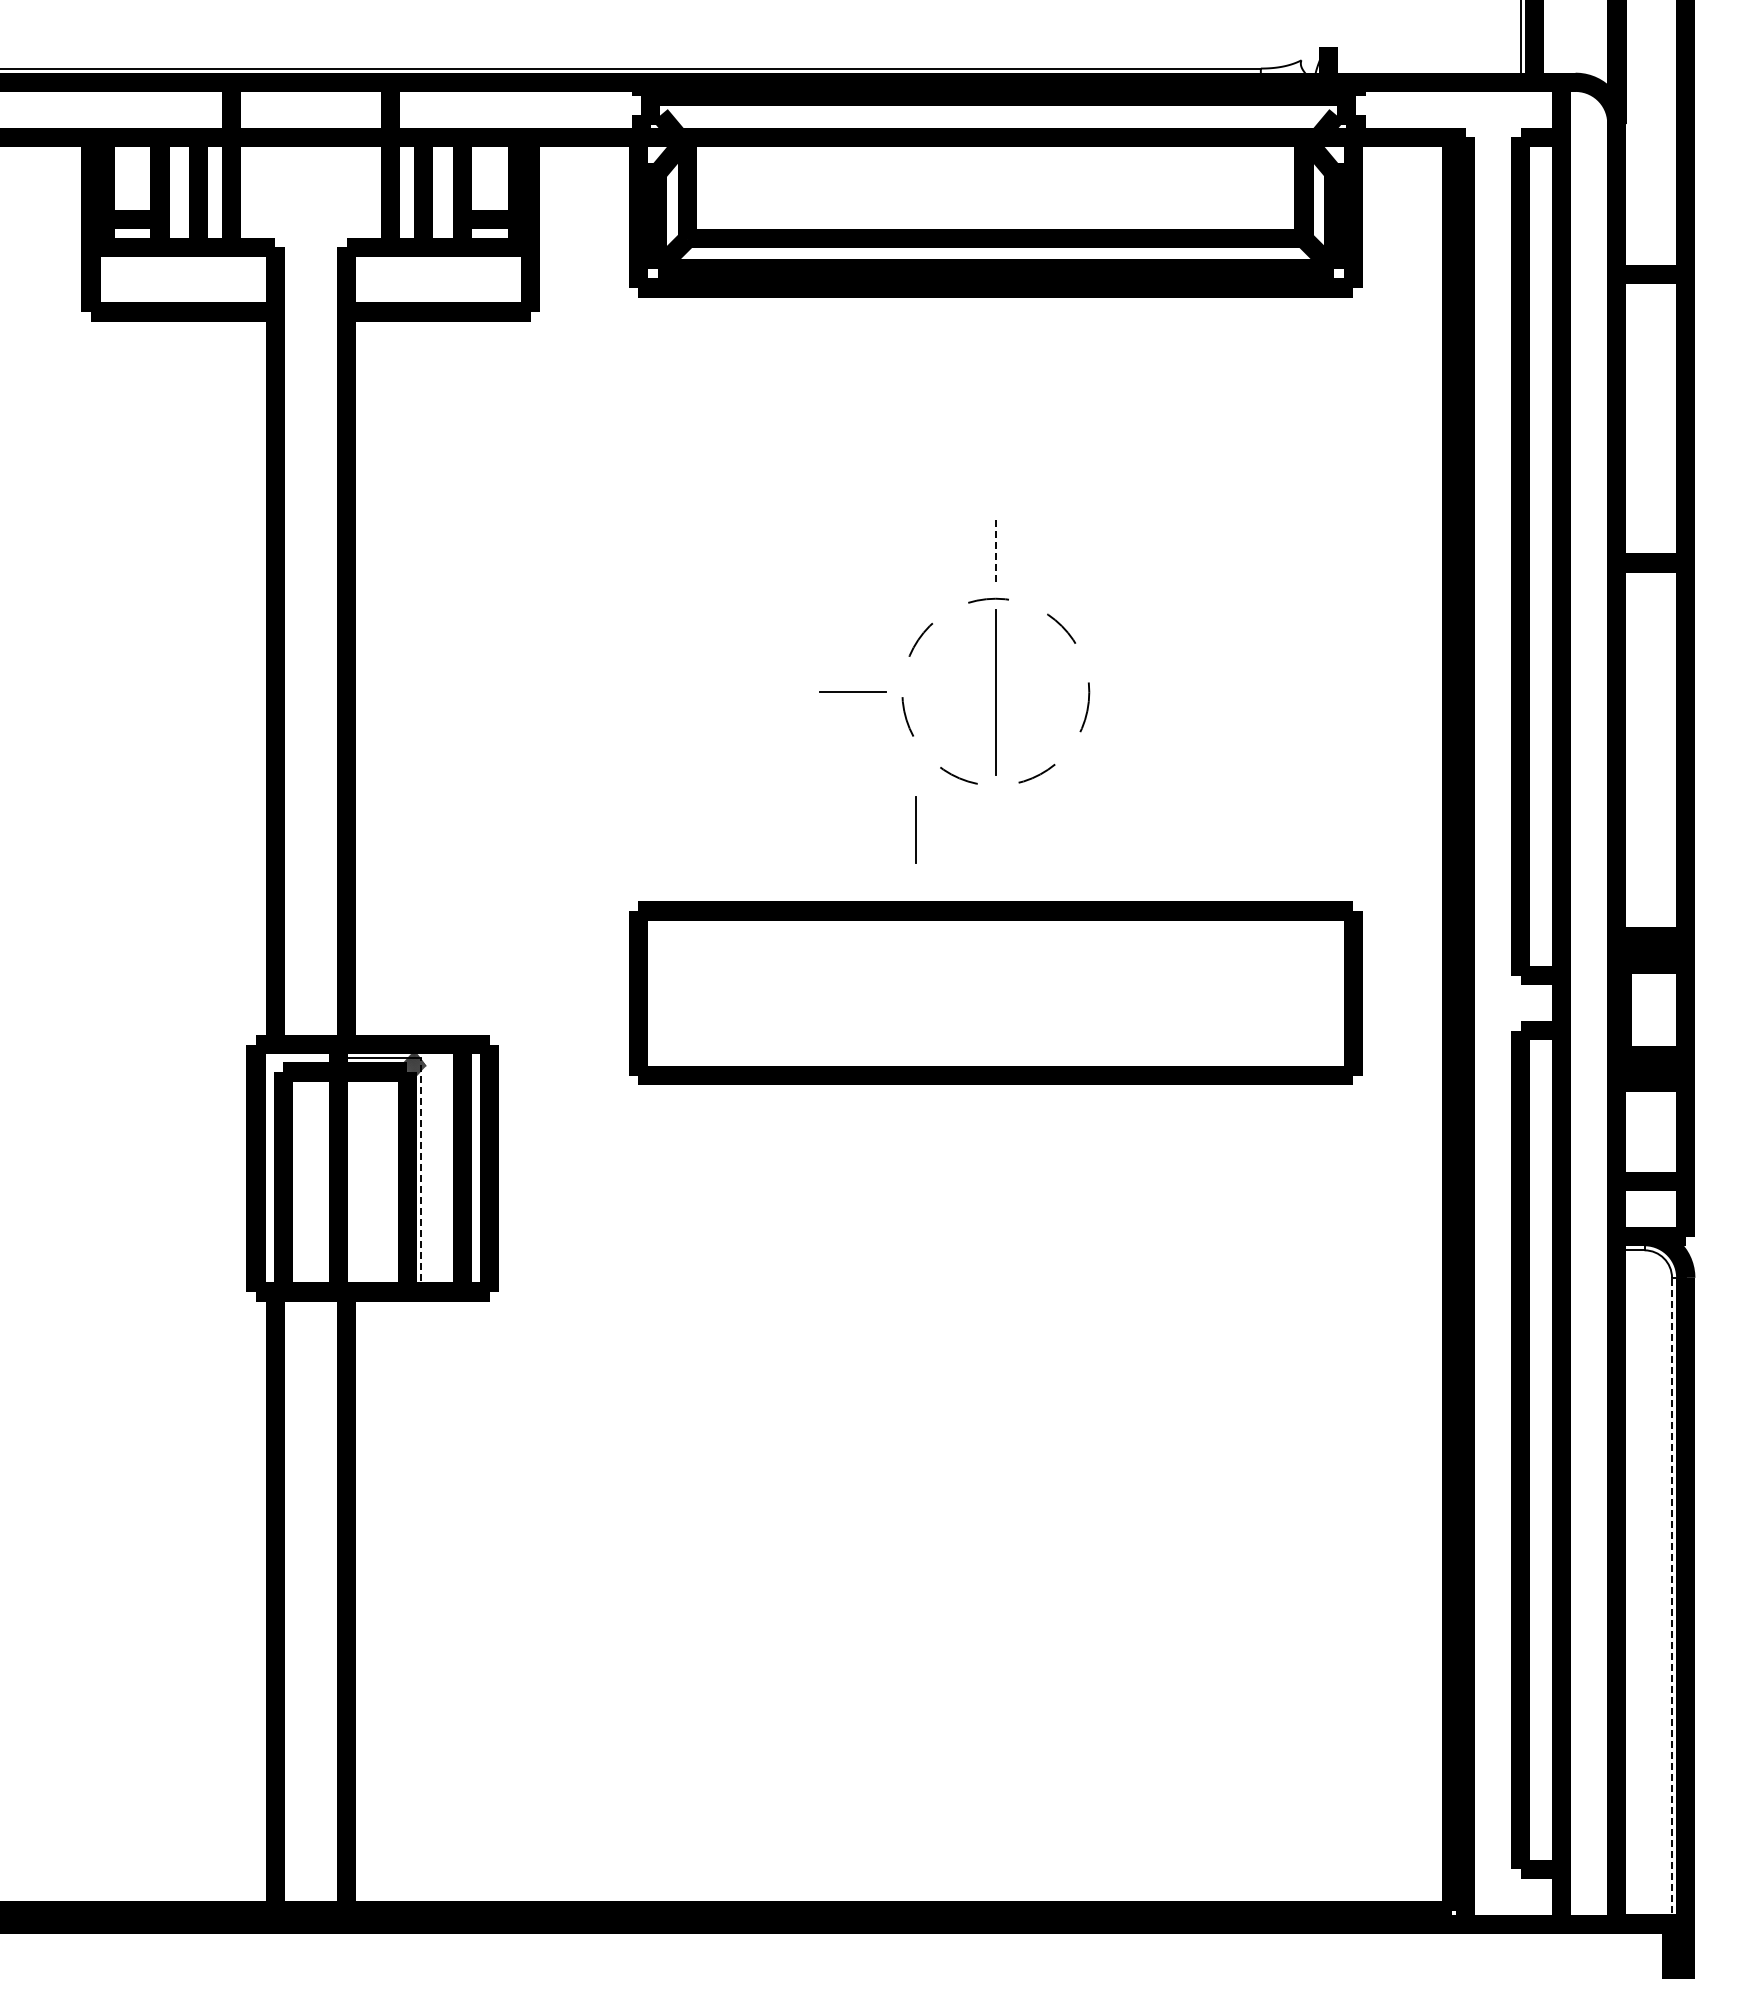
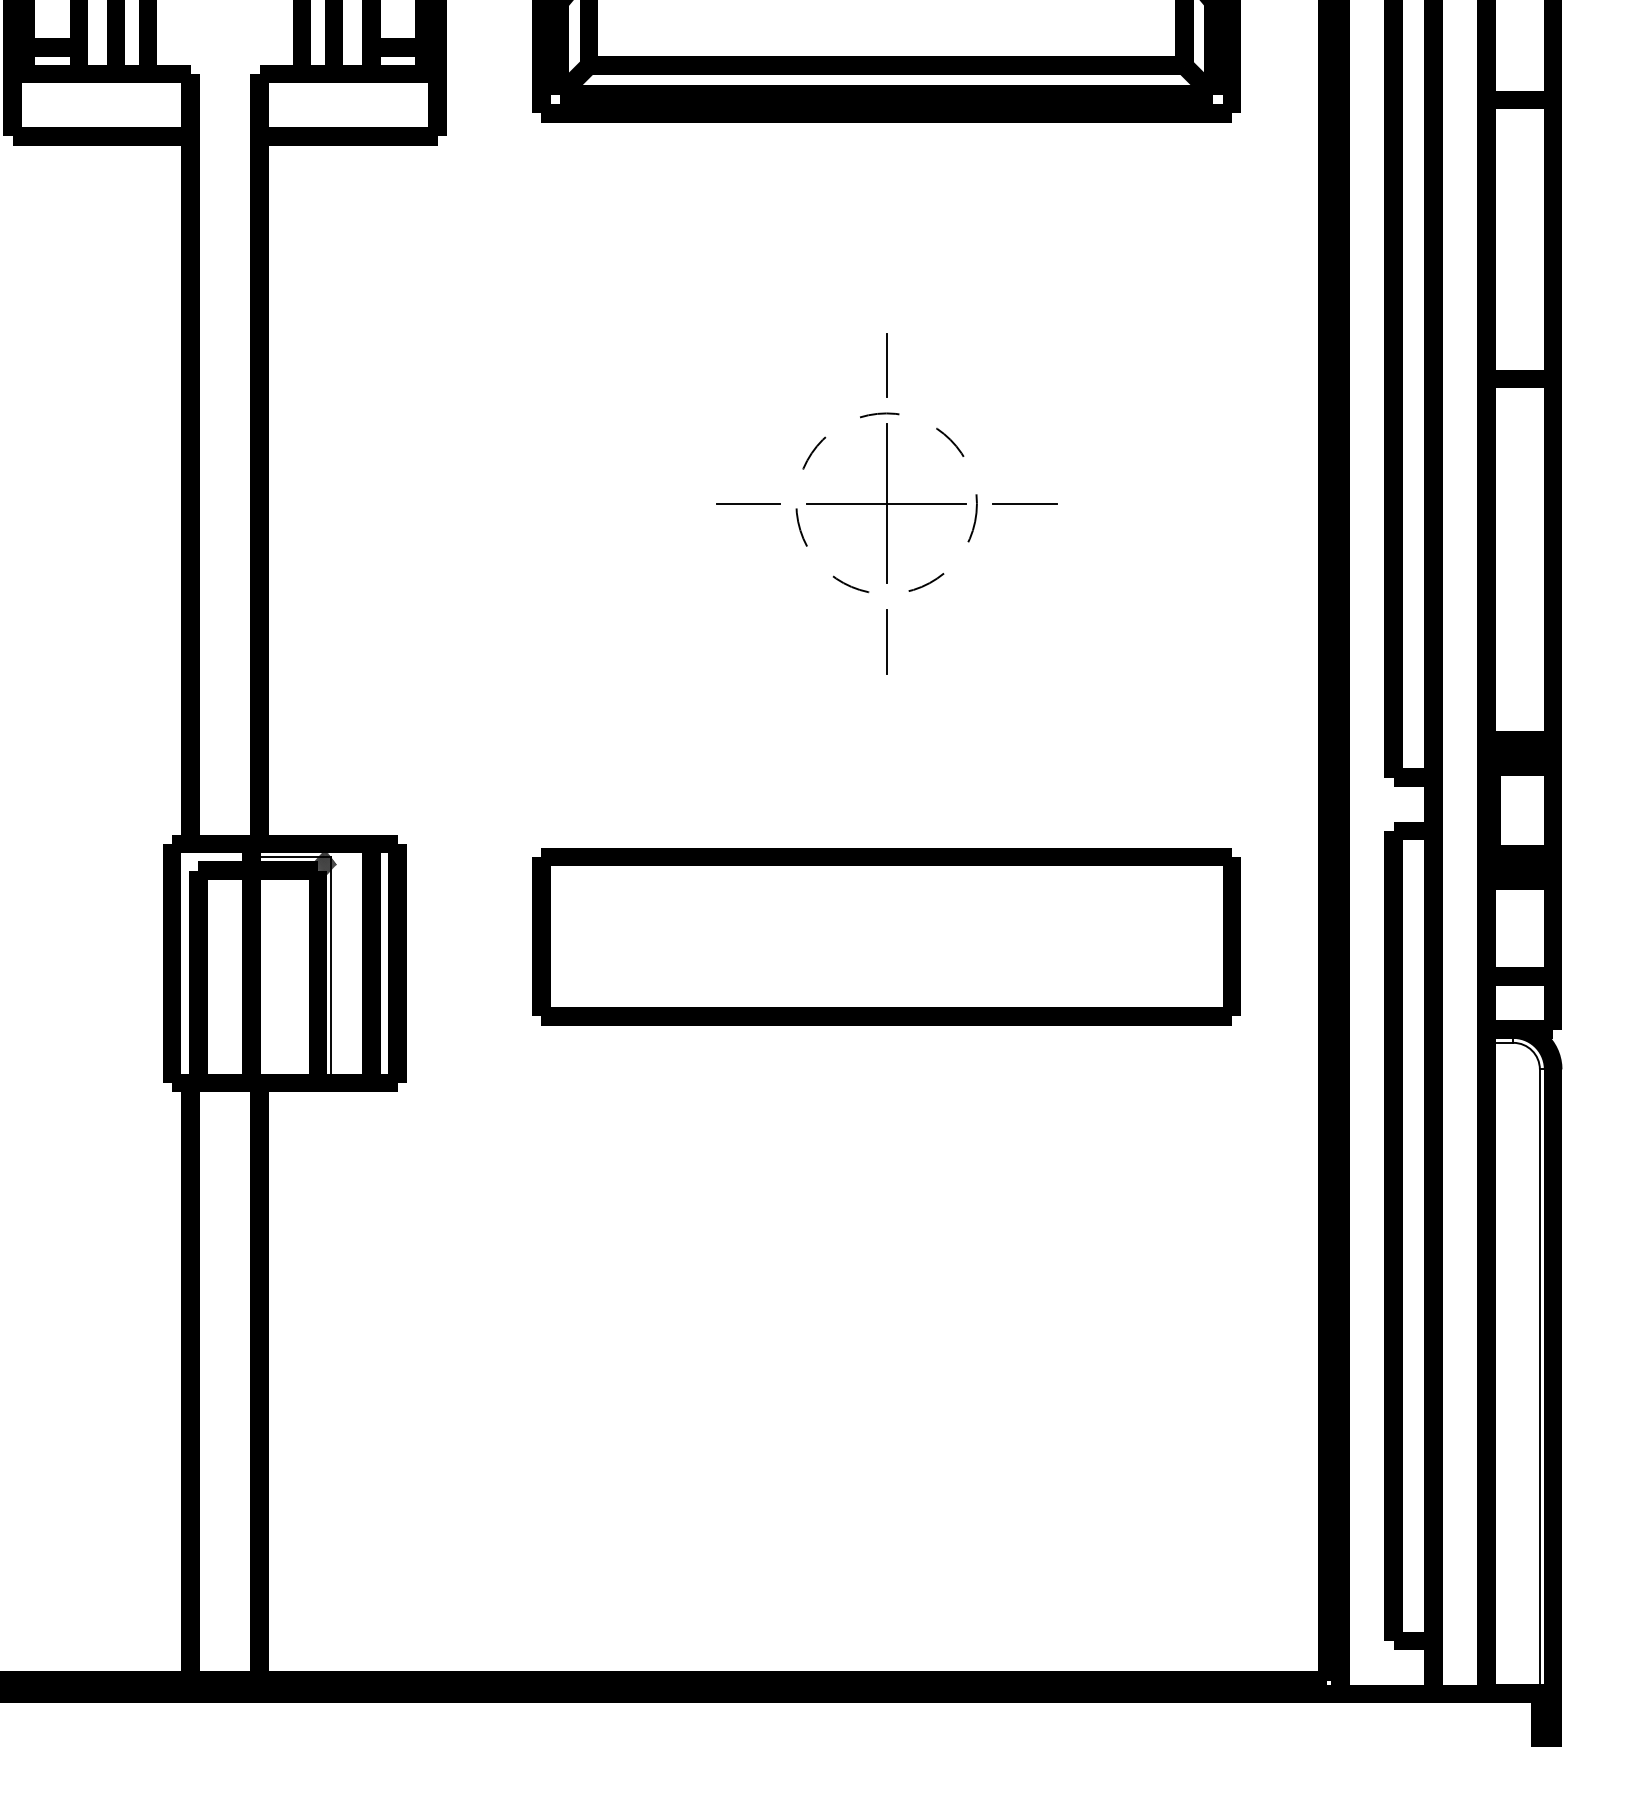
line: (995, 549) -> (886, 365), dashed -> solid
line: (995, 692) -> (886, 503), added
line: (1138, 692) -> (1024, 503), added
line: (915, 829) -> (886, 641), moved
part: (995, 992) -> (886, 935), moved
line: (420, 1175) -> (330, 970), dashed -> solid
line: (1672, 1600) -> (1540, 1381), dashed -> solid

